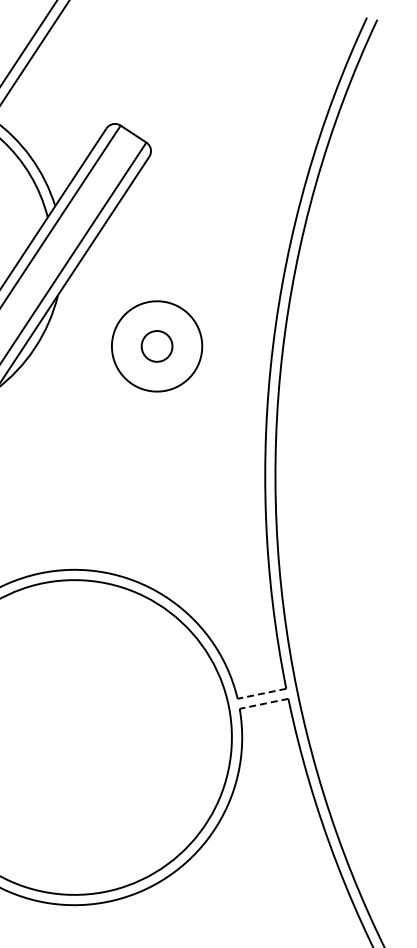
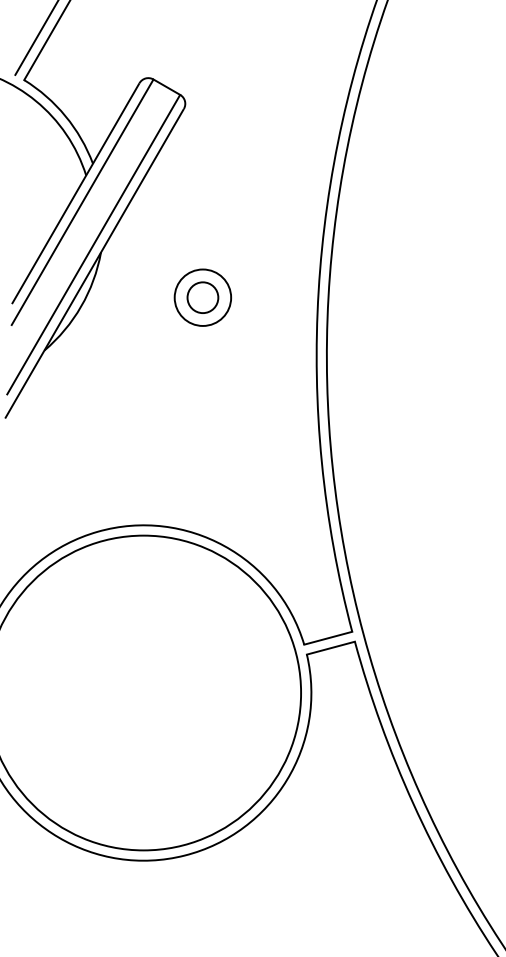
circle: (156, 346) -> (202, 297), size x0.62
line: (262, 694) -> (328, 638), dashed -> solid
line: (263, 704) -> (330, 648), dashed -> solid

